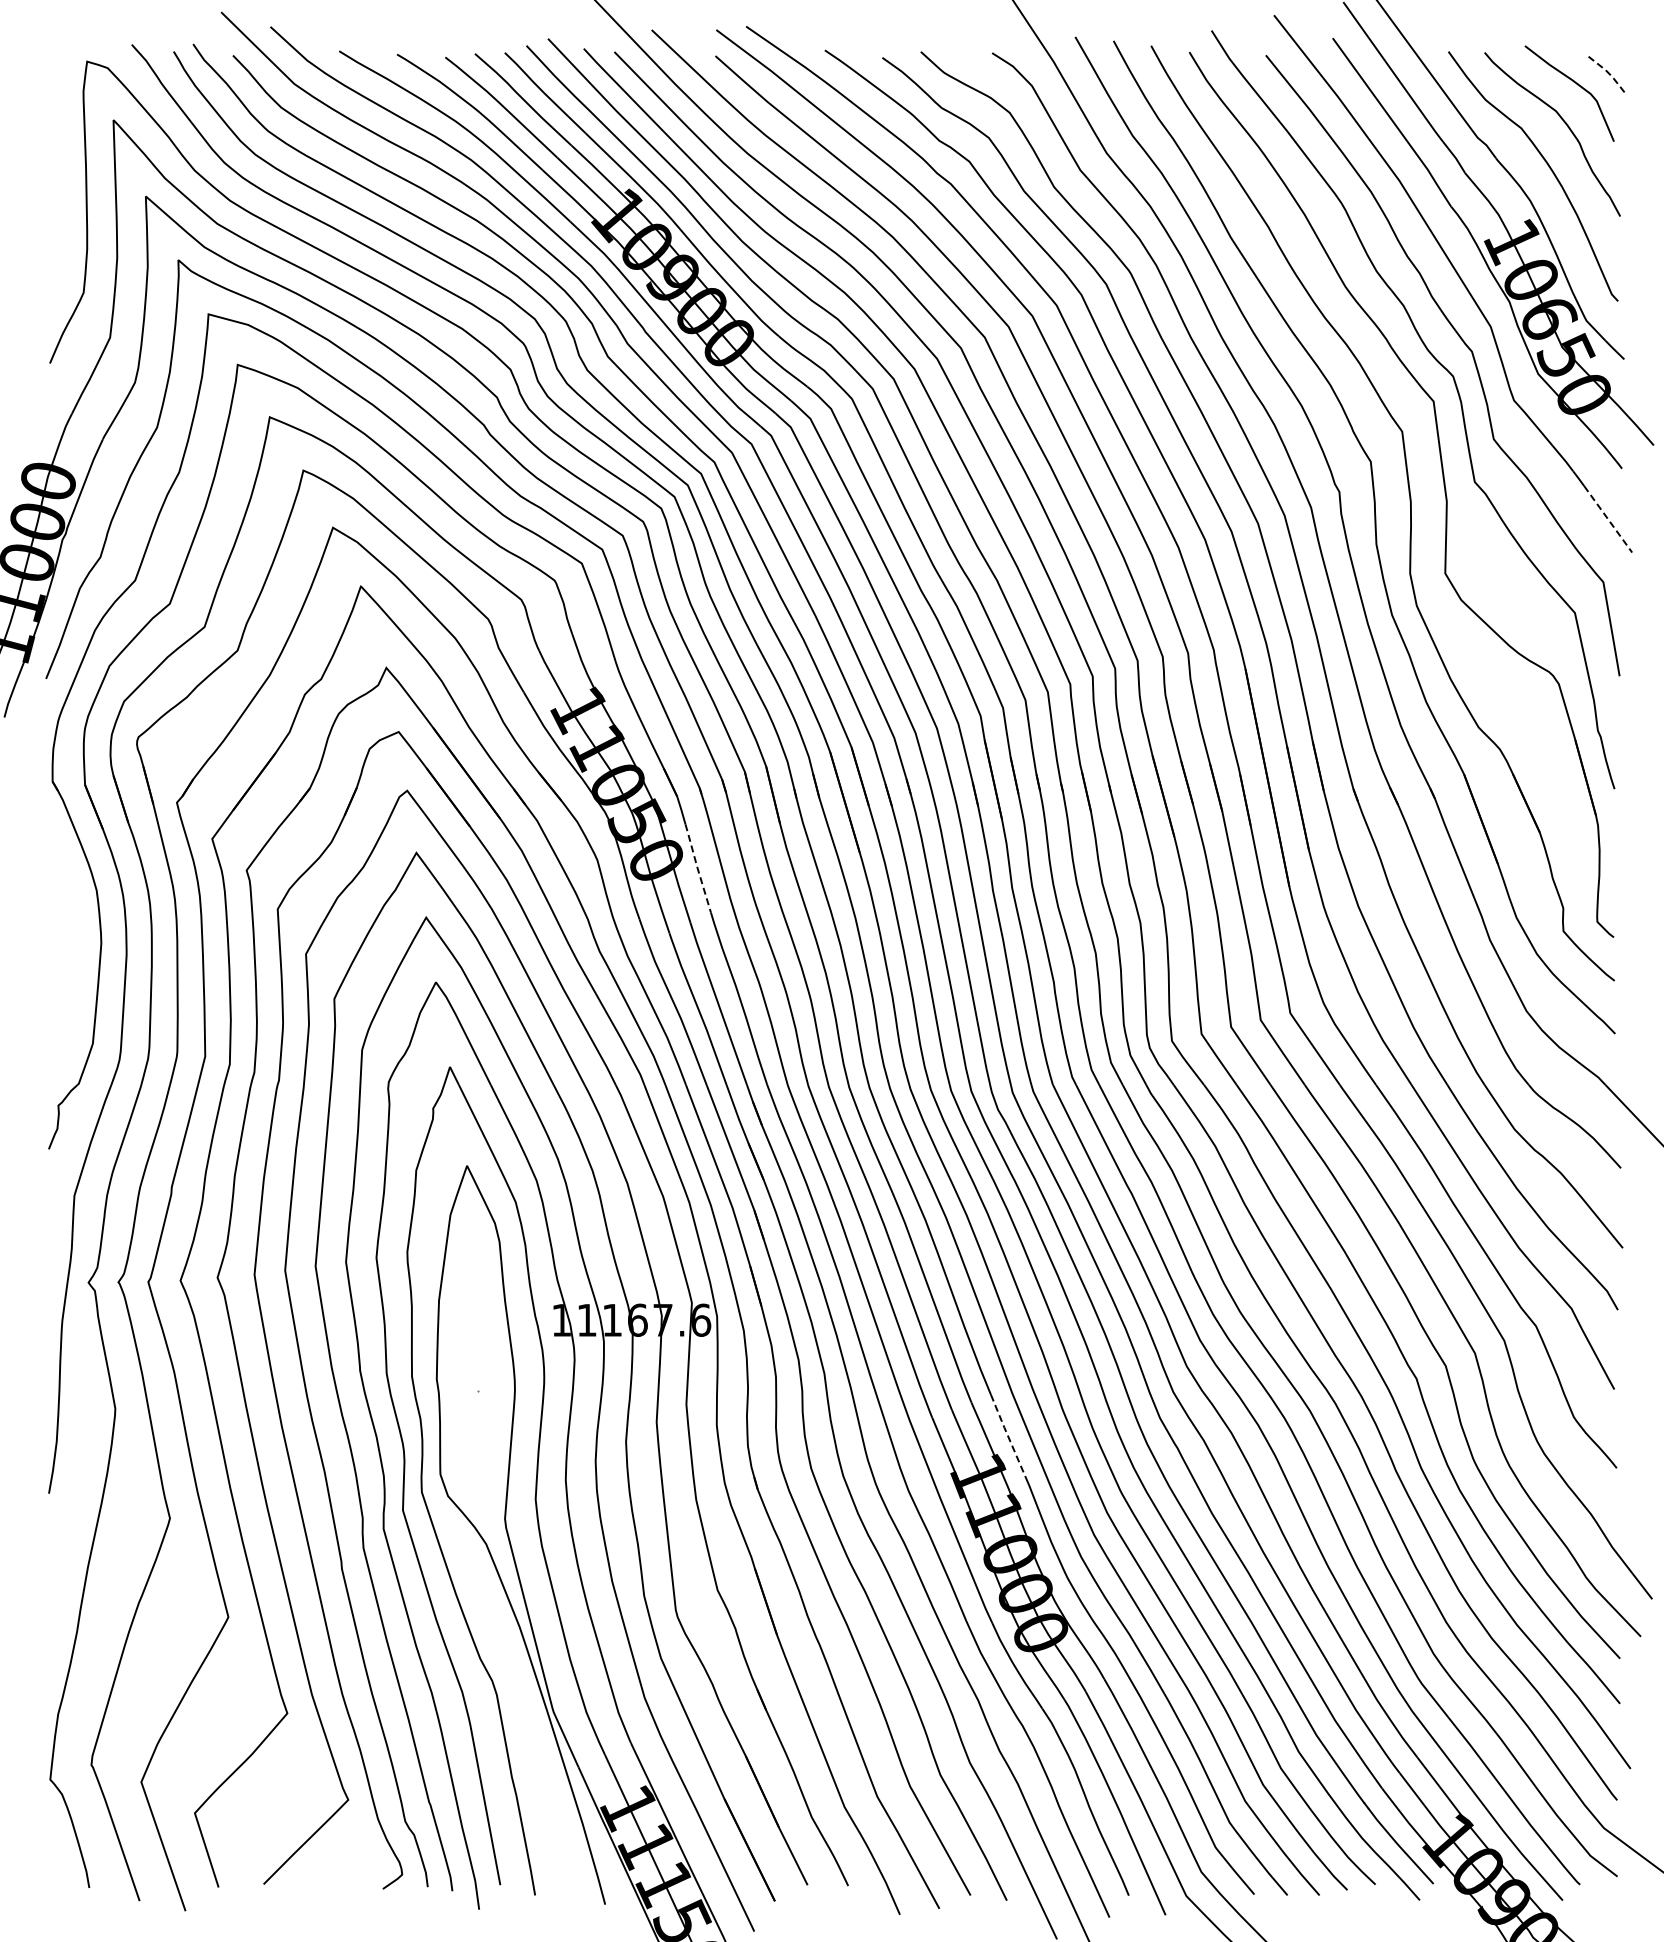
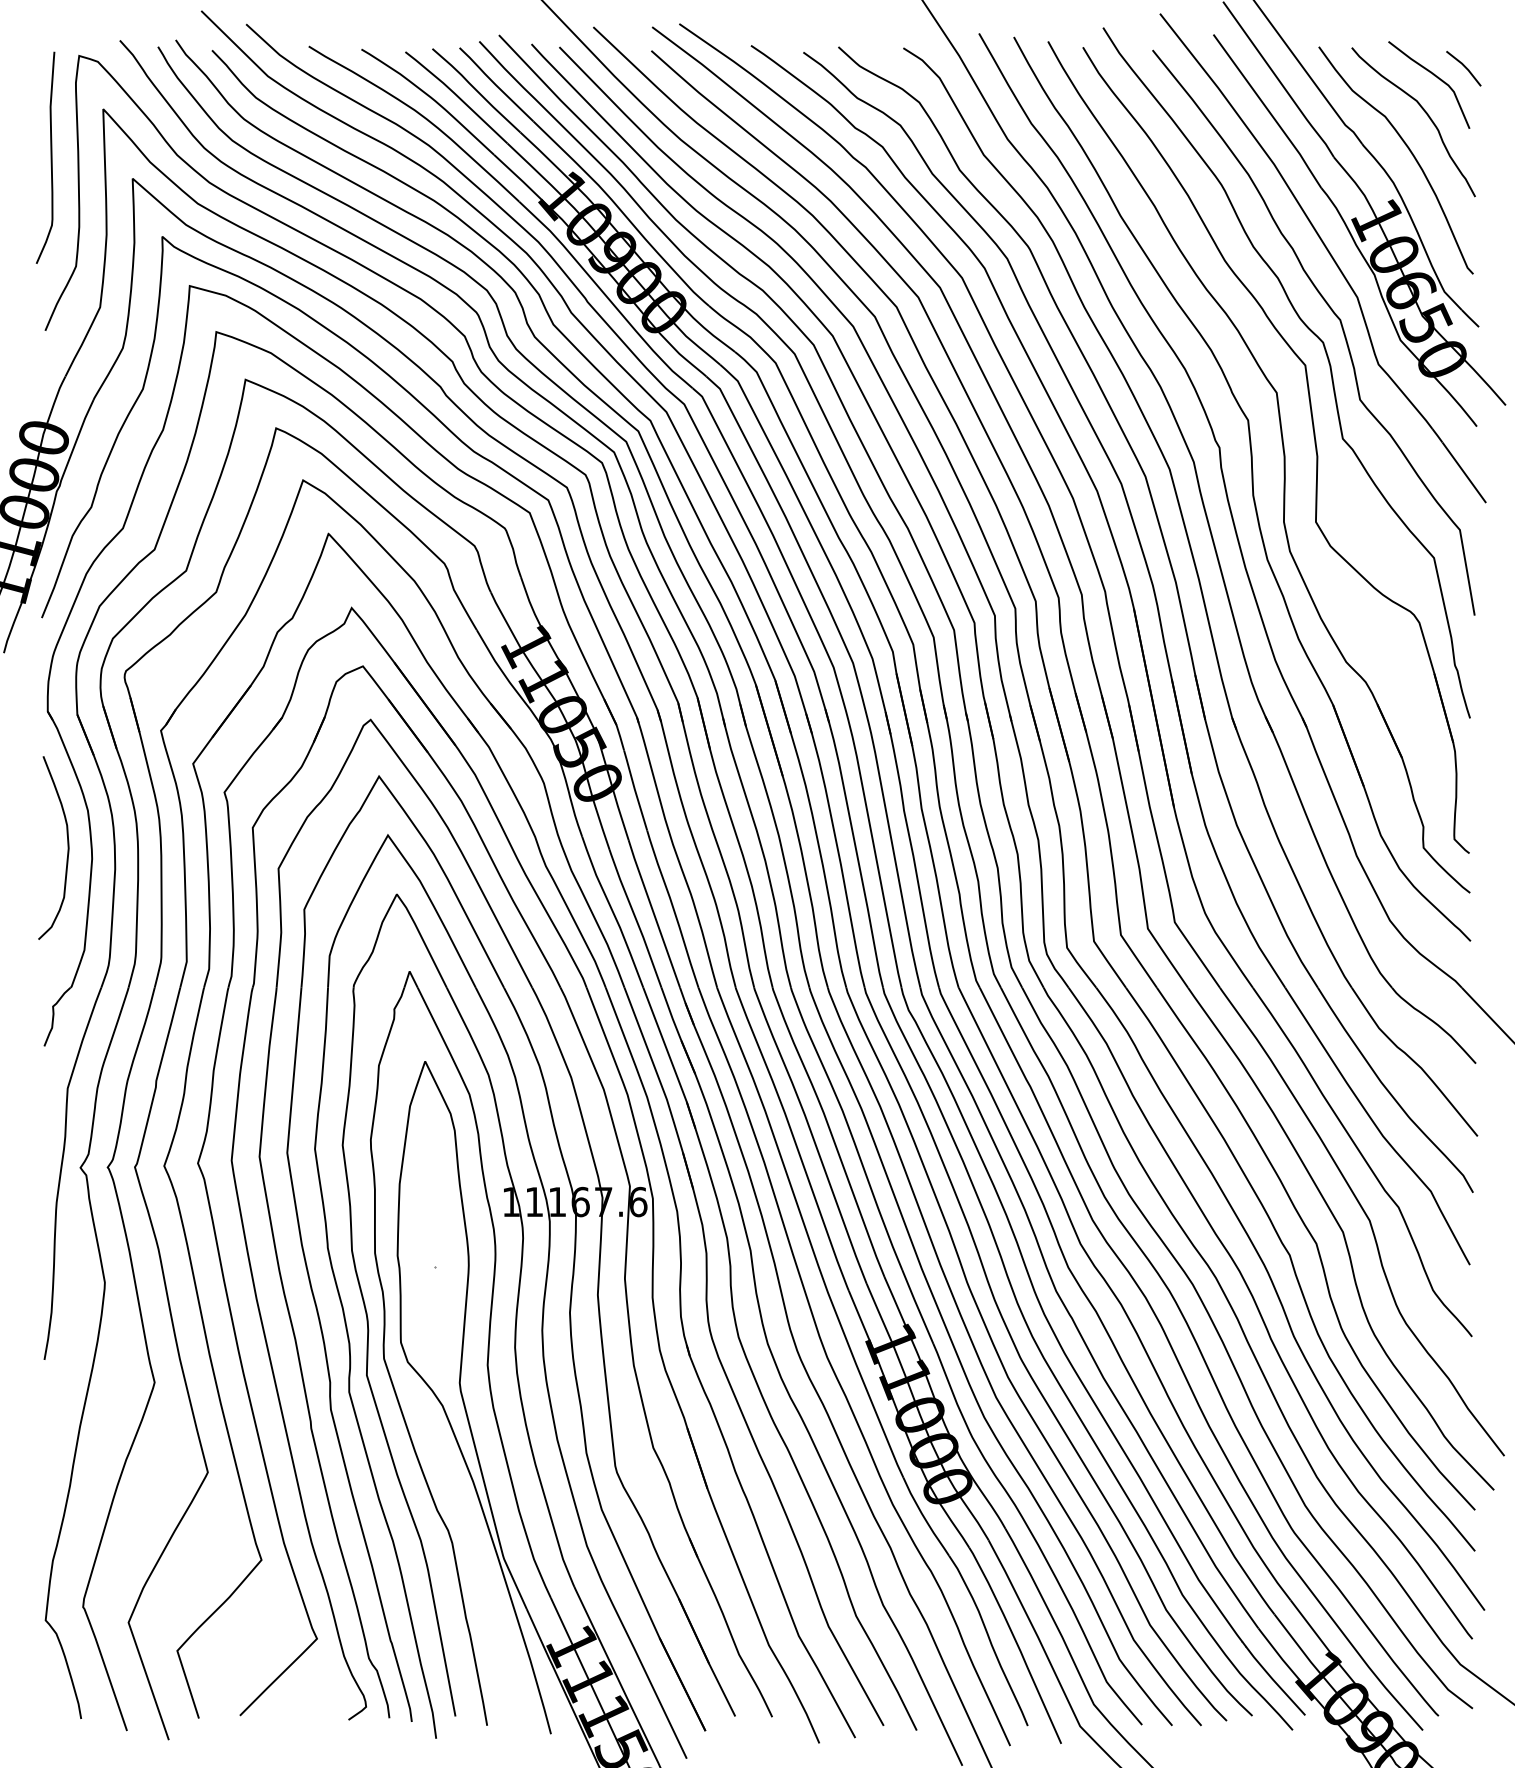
line: (1609, 74) -> (1465, 67), dashed -> solid
curve: (55, 173) -> (50, 157), added
line: (1608, 519) -> (1464, 472), dashed -> solid
line: (697, 867) -> (635, 789), dashed -> solid
curve: (74, 931) -> (67, 848), added
line: (1007, 1435) -> (917, 1306), dashed -> solid

